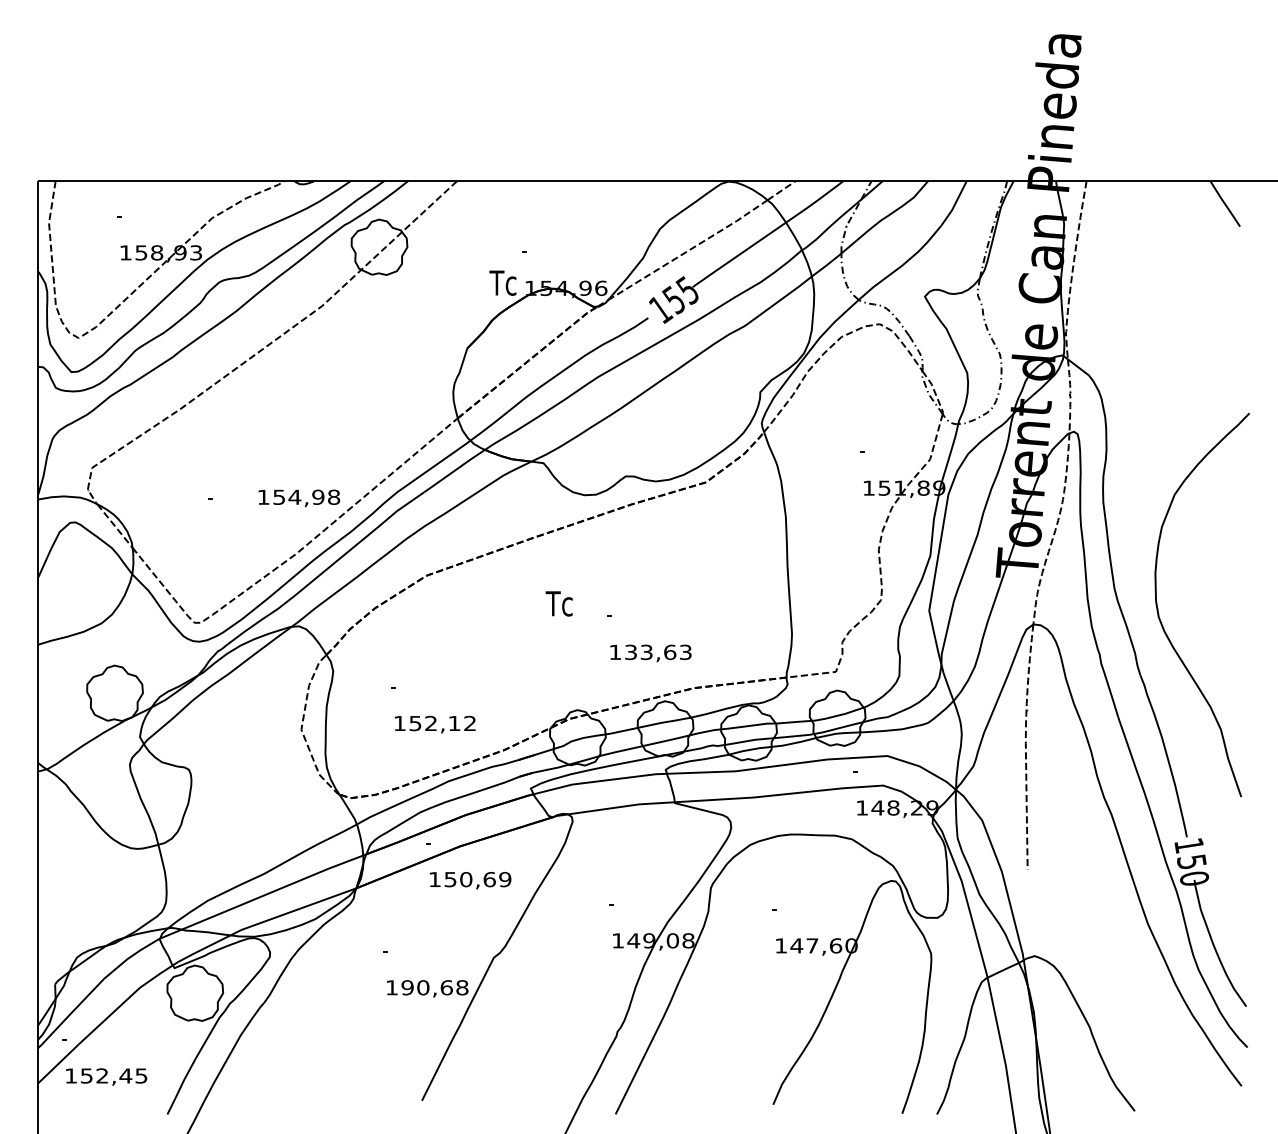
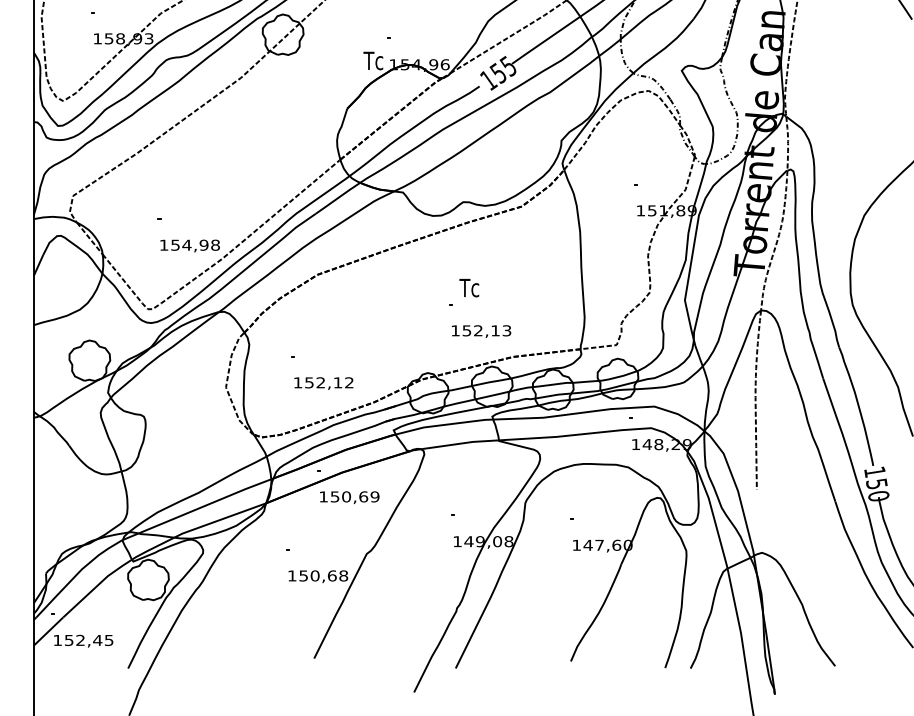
text: (299, 498) -> (190, 246), moved
text: (558, 603) -> (468, 287), moved
text: (650, 652) -> (481, 330), 133,63 -> 152,13
text: (407, 987) -> (303, 575), 190,68 -> 150,68

